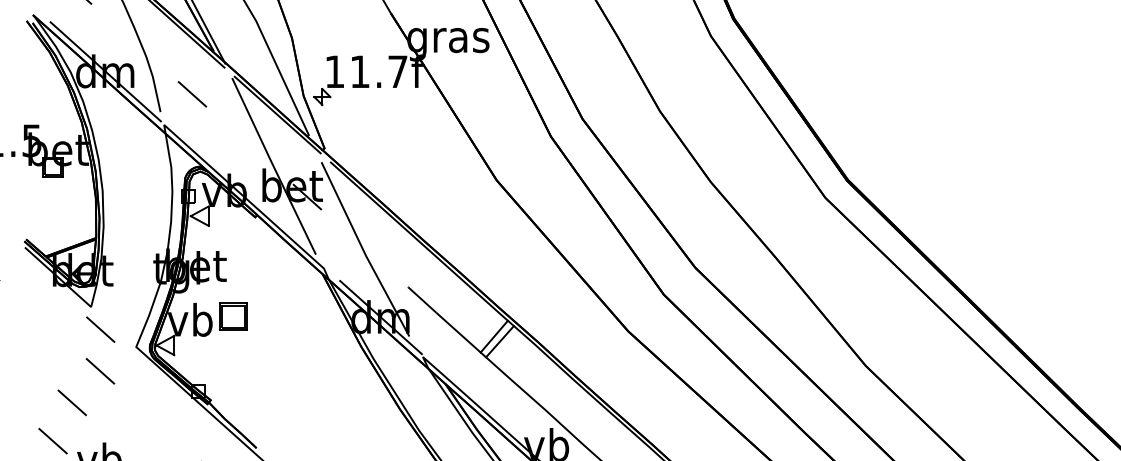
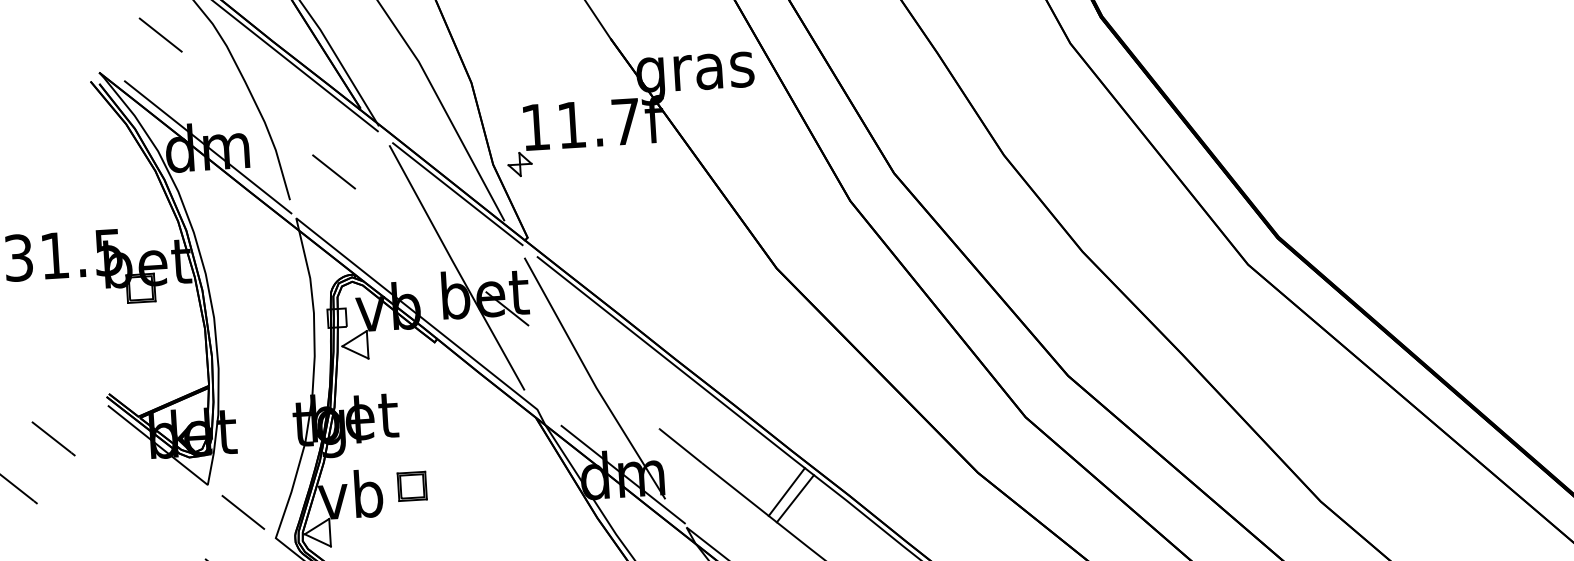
part: (233, 316) -> (412, 486), size x0.71
line: (100, 329) -> (242, 512), moved

